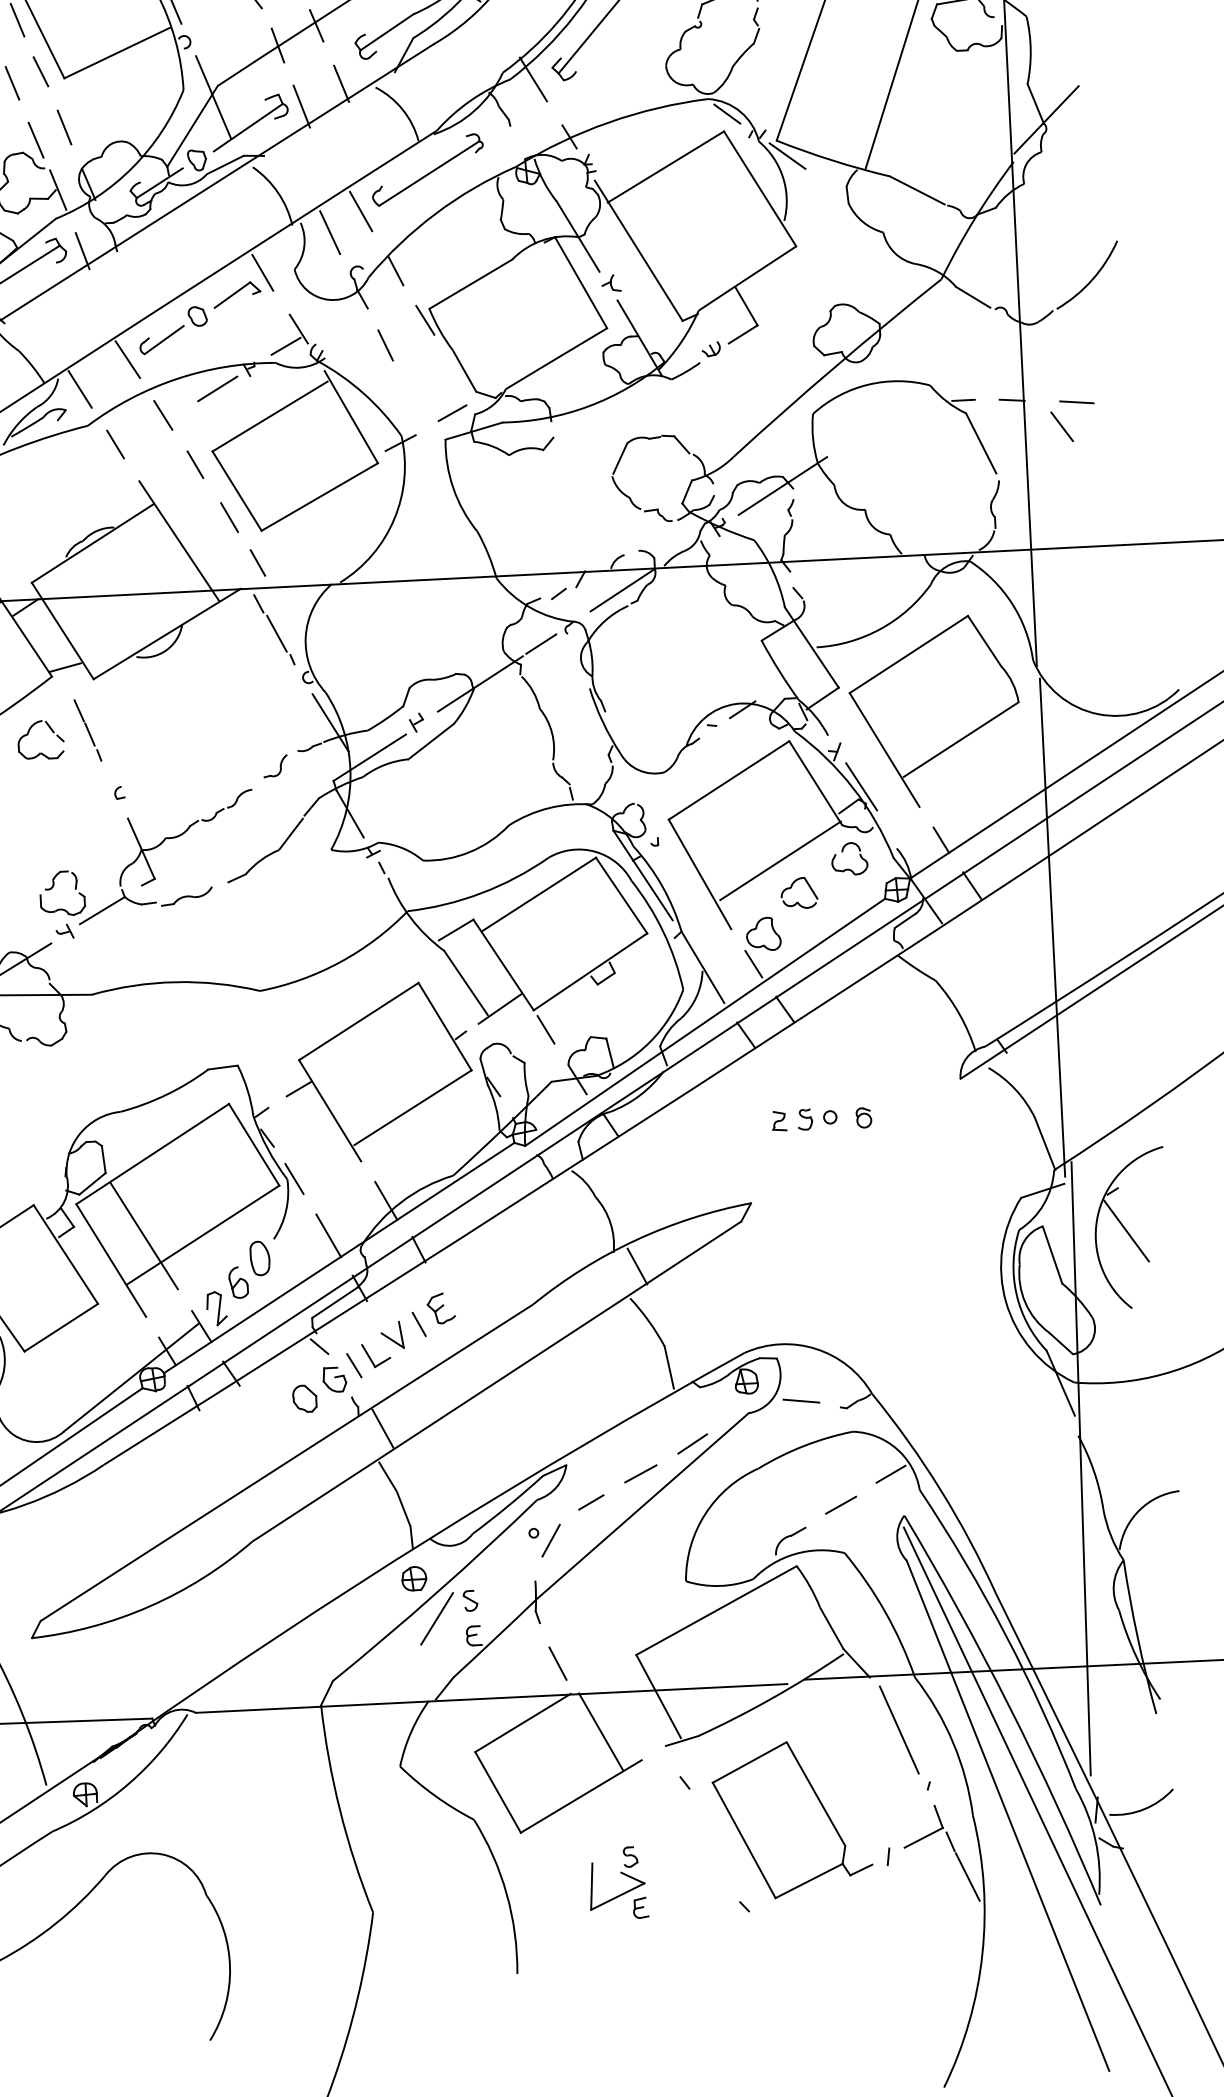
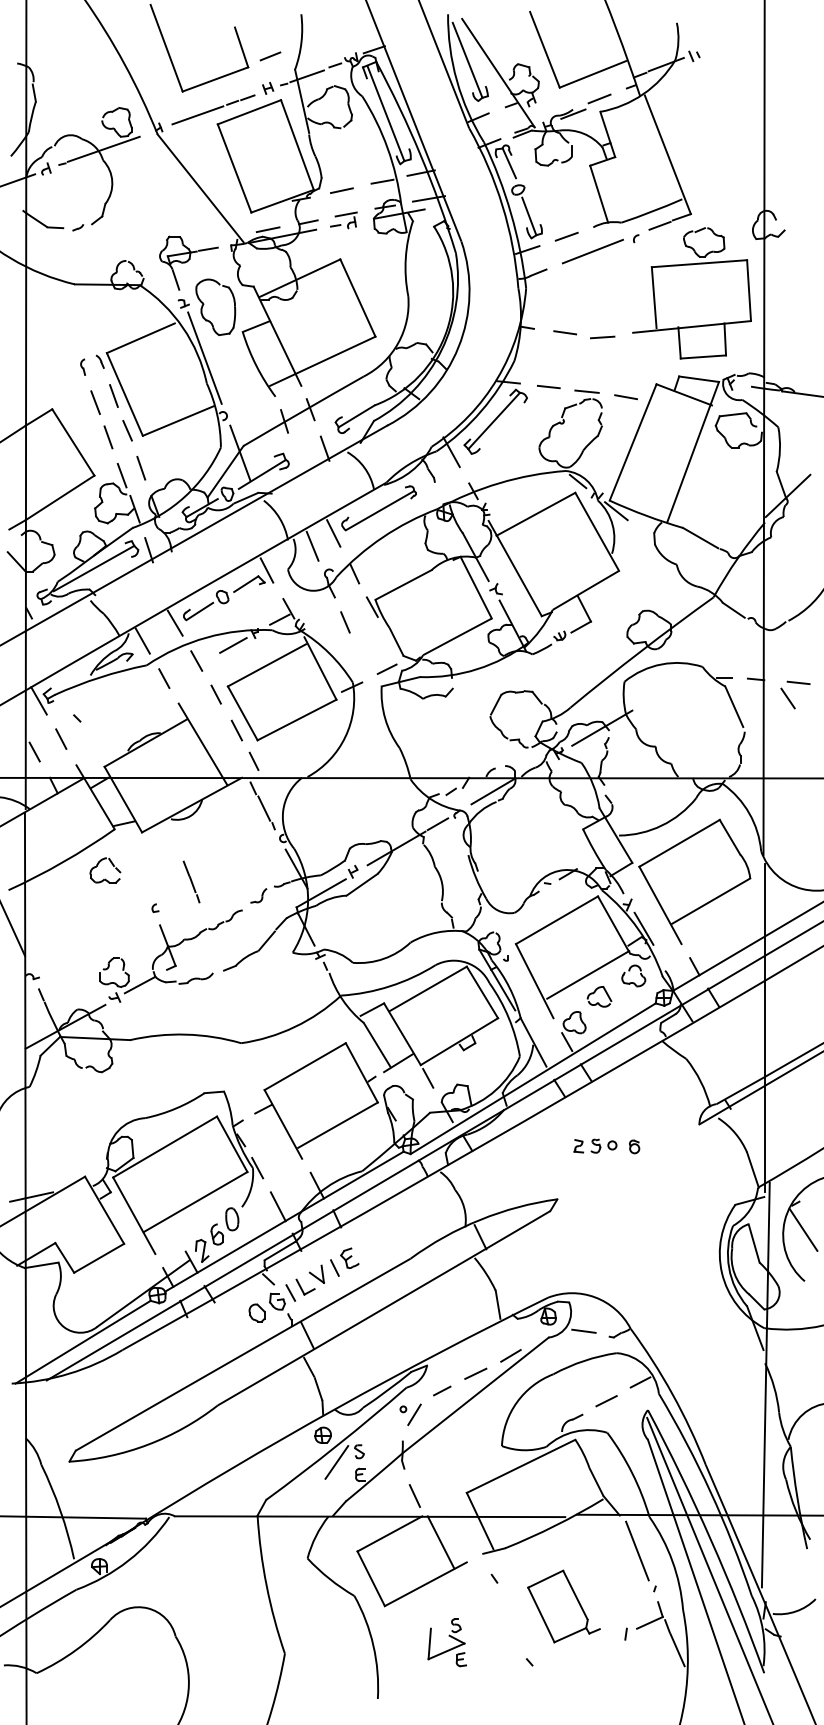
line: (300, 106) -> (297, 462), removed
line: (87, 729) -> (191, 881), moved
line: (143, 1235) -> (156, 1200), removed
part: (791, 1819) -> (563, 1606), size x0.7

